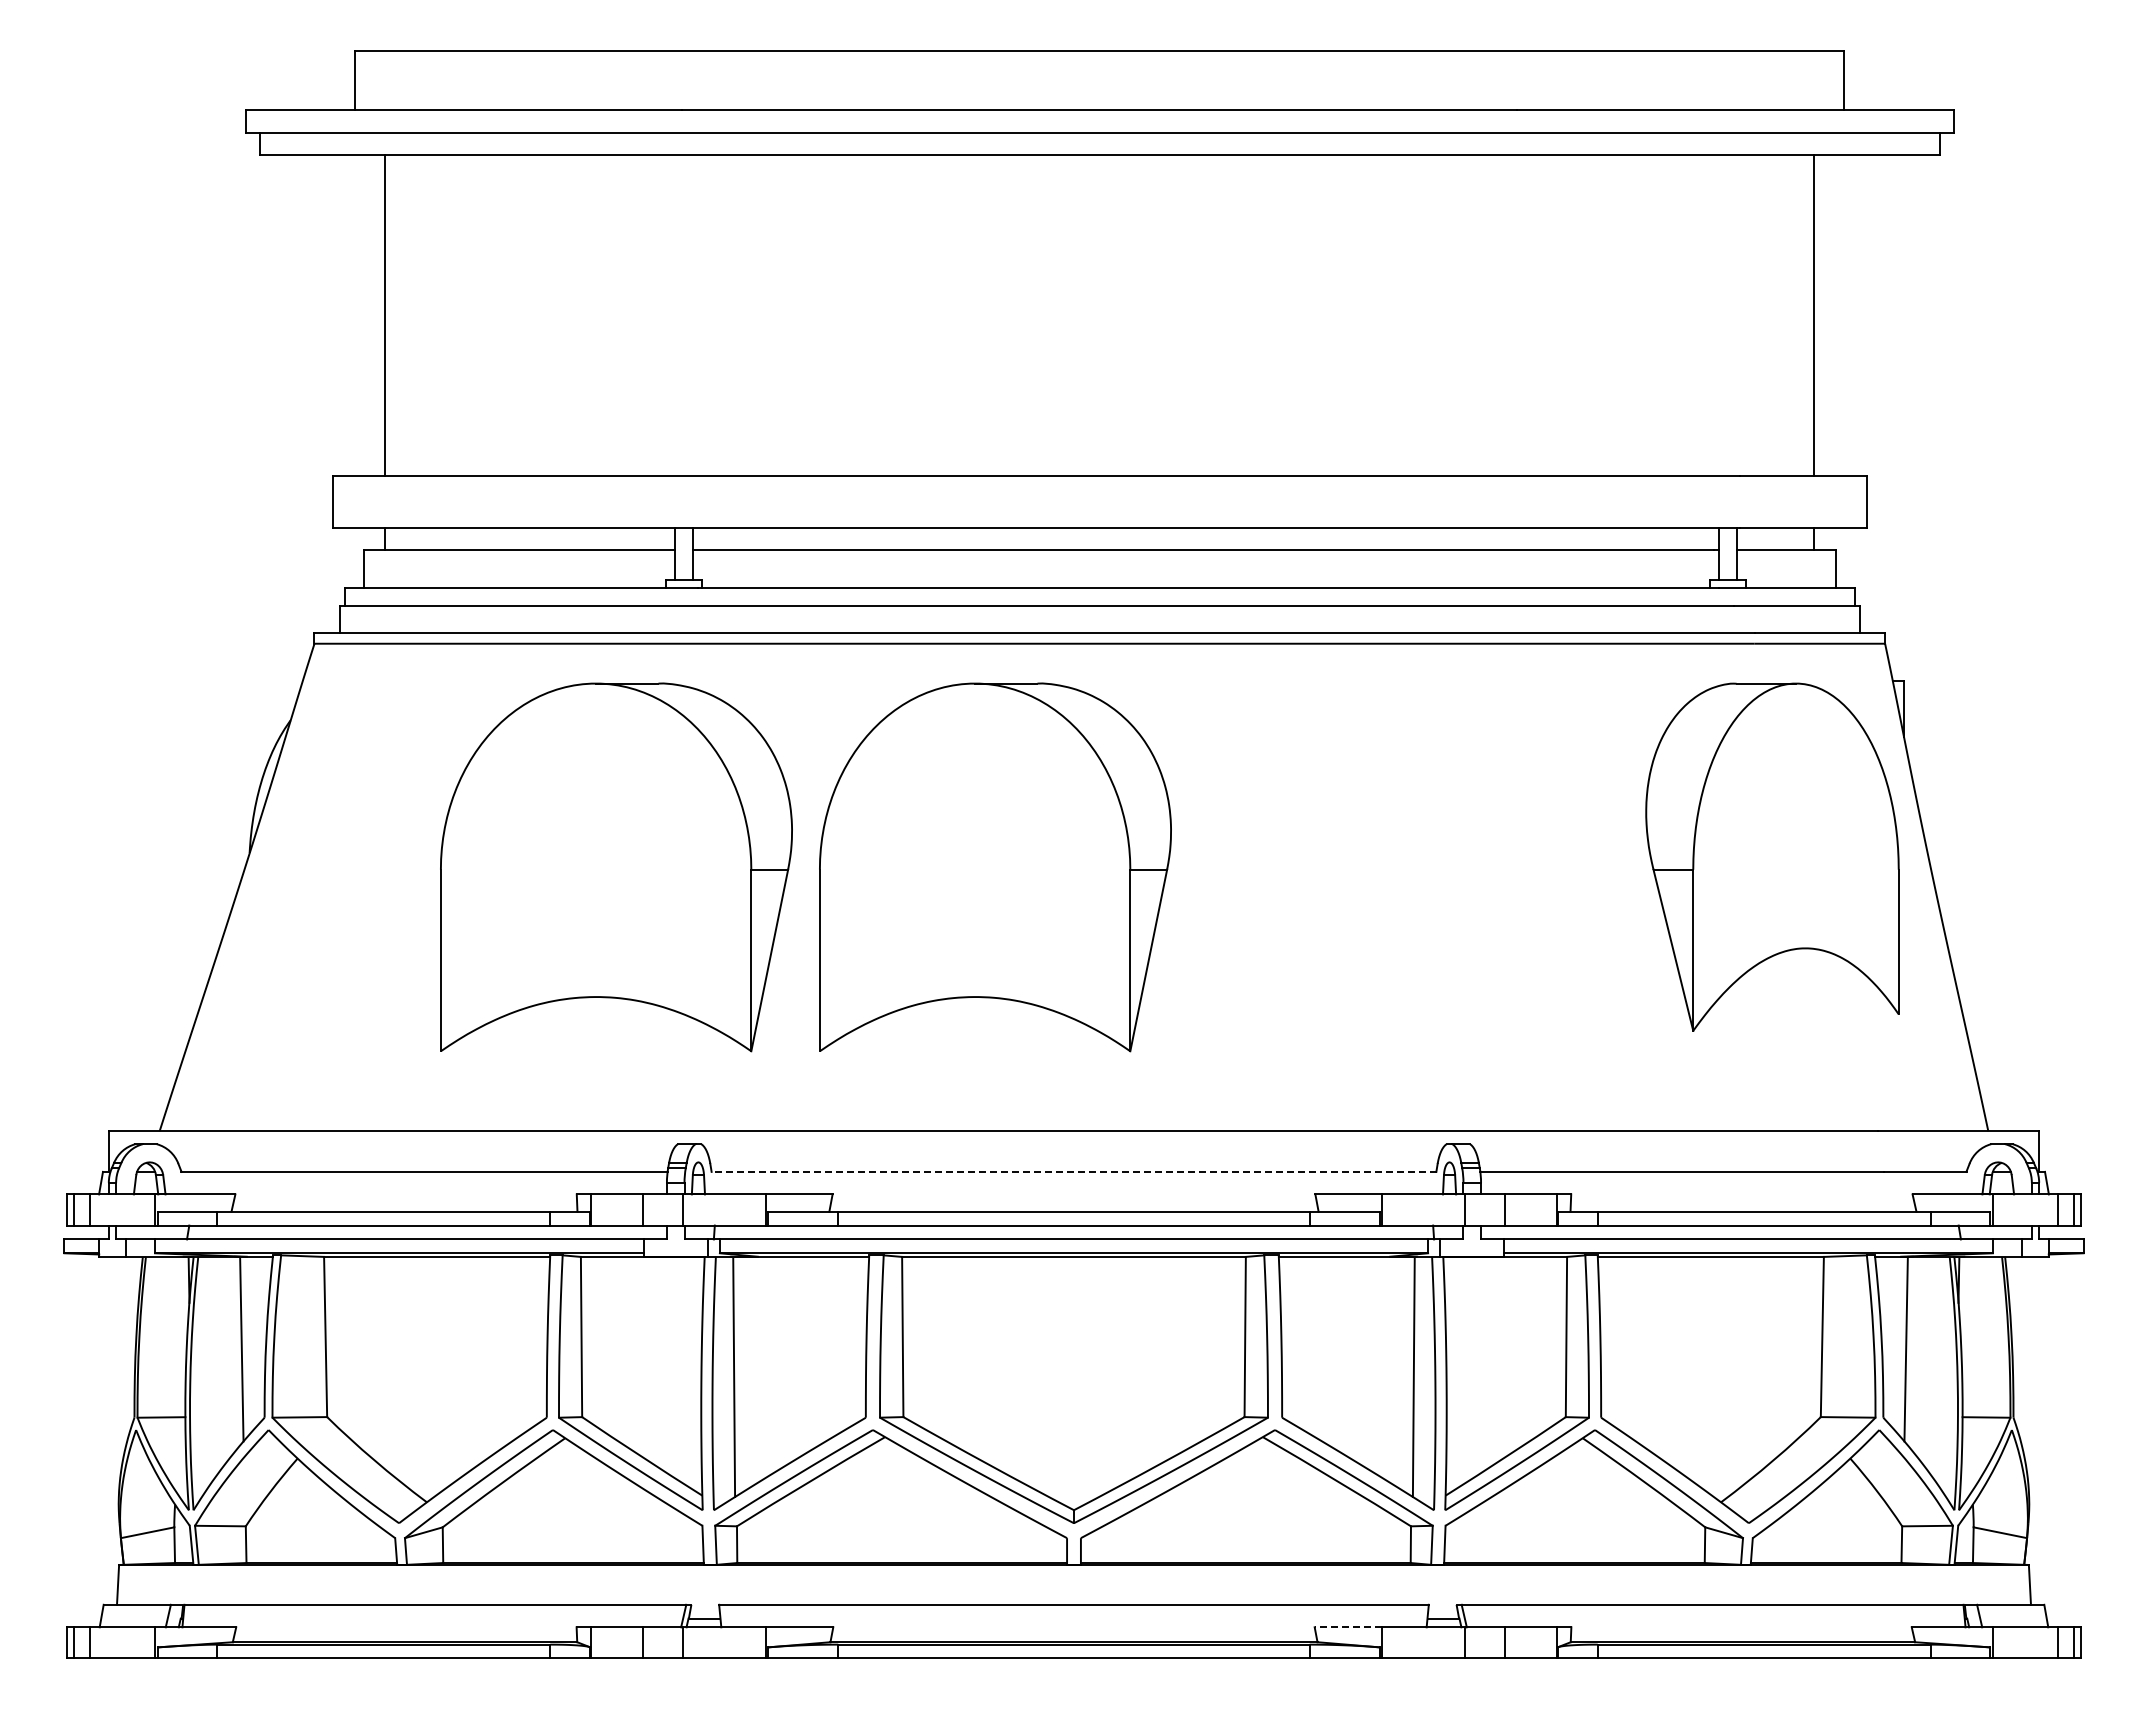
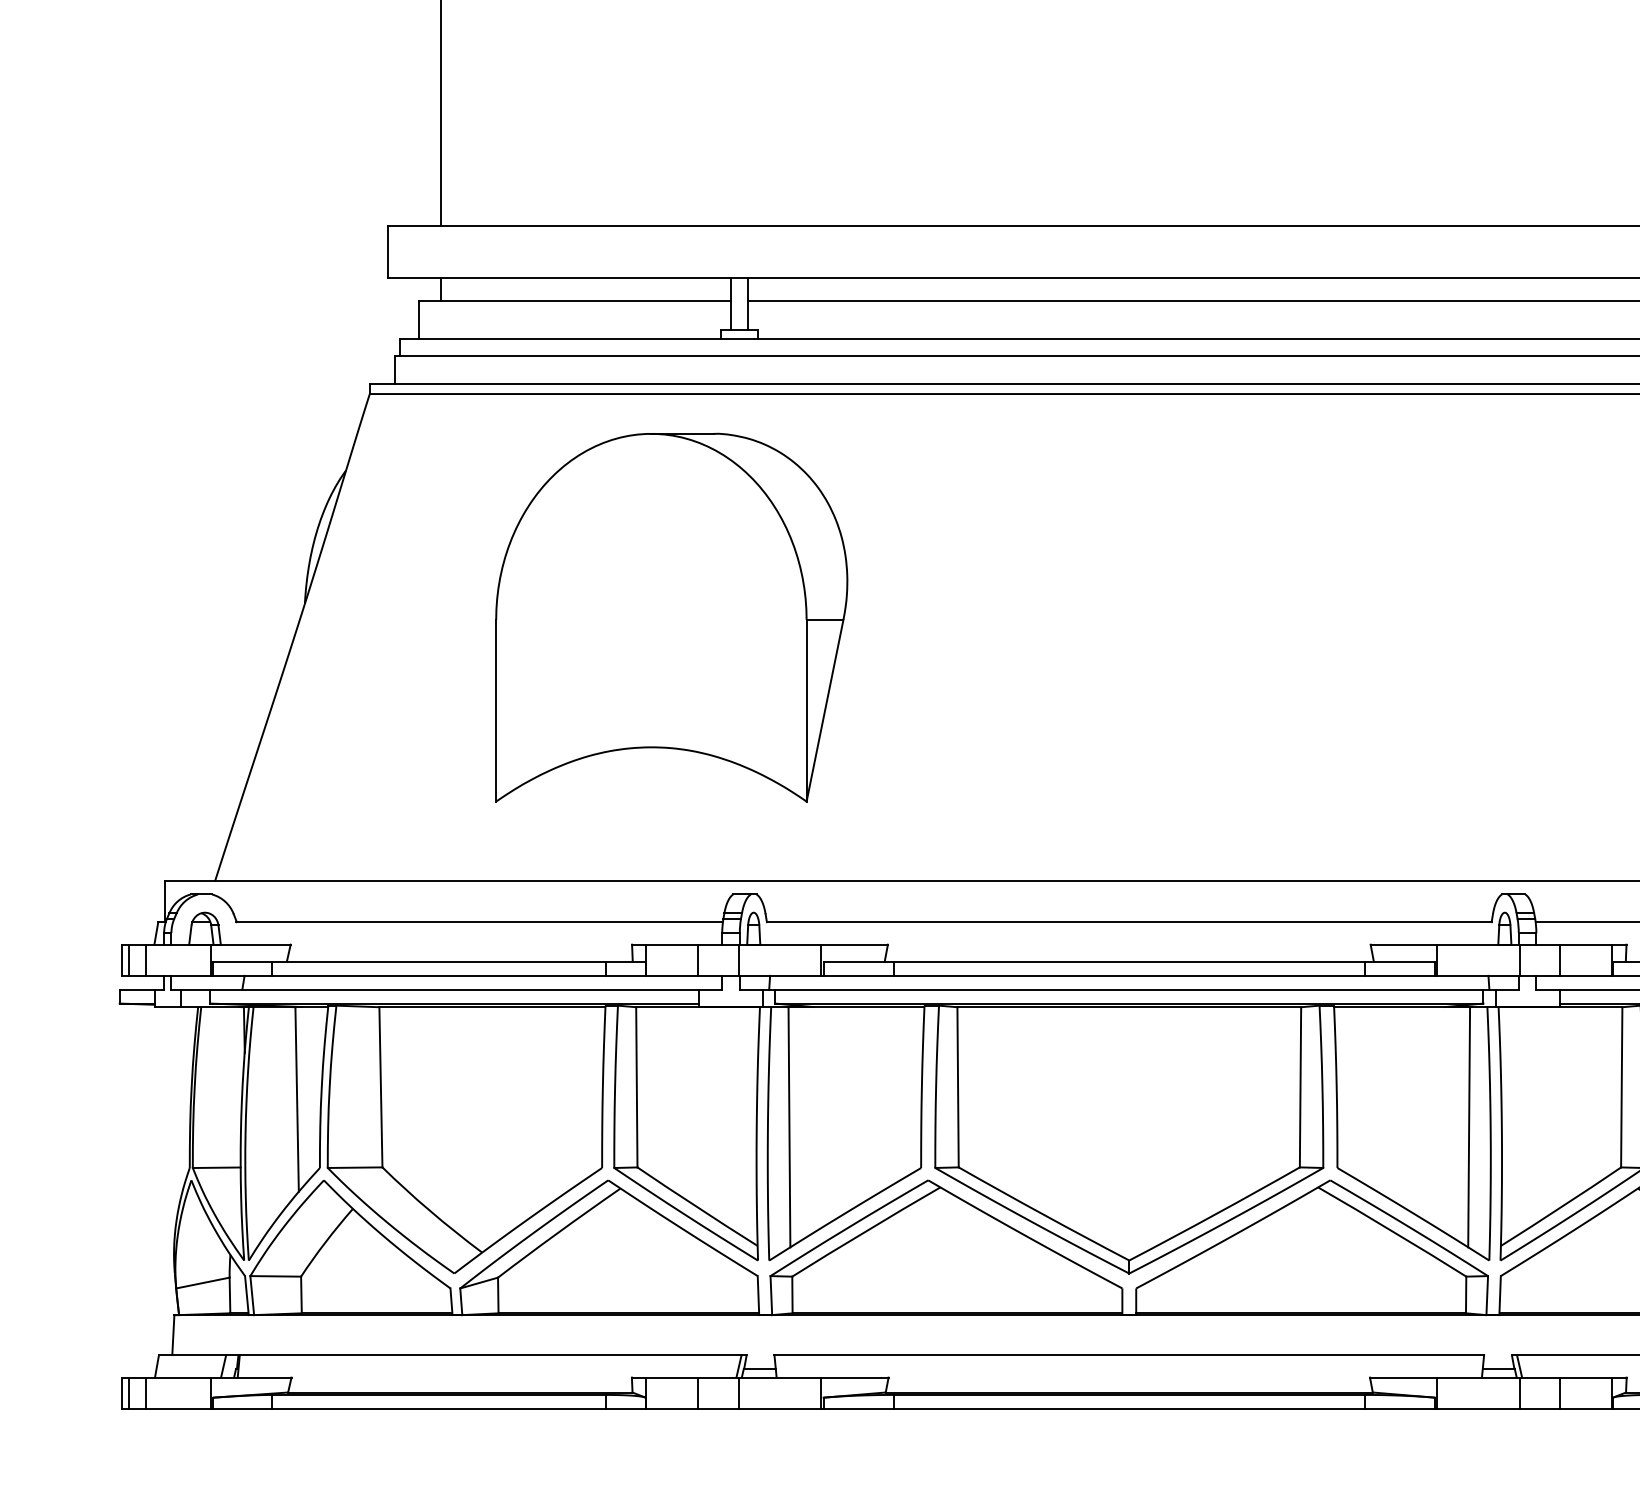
part: (995, 867) -> (1050, 617), removed
line: (1073, 1171) -> (1128, 921), dashed -> solid
line: (1348, 1627) -> (1403, 1377), dashed -> solid

